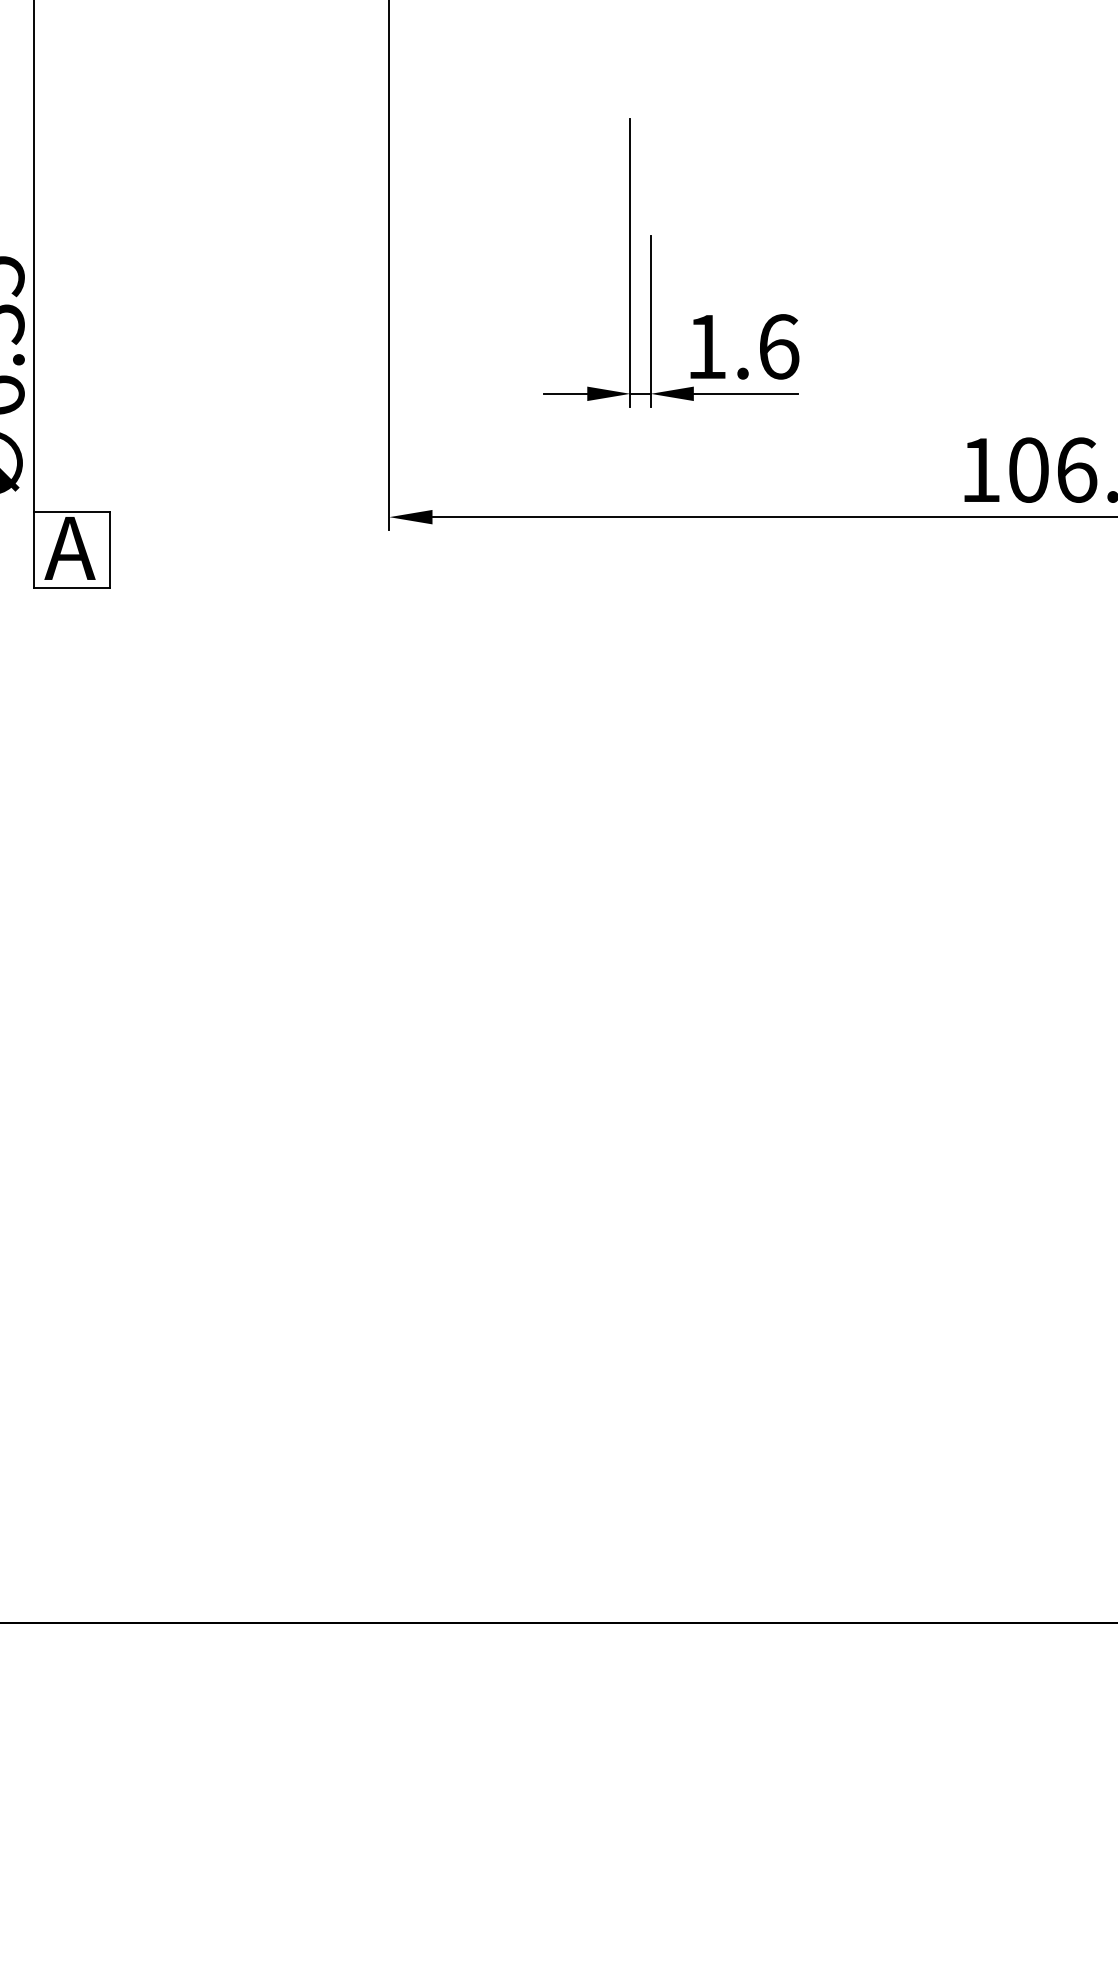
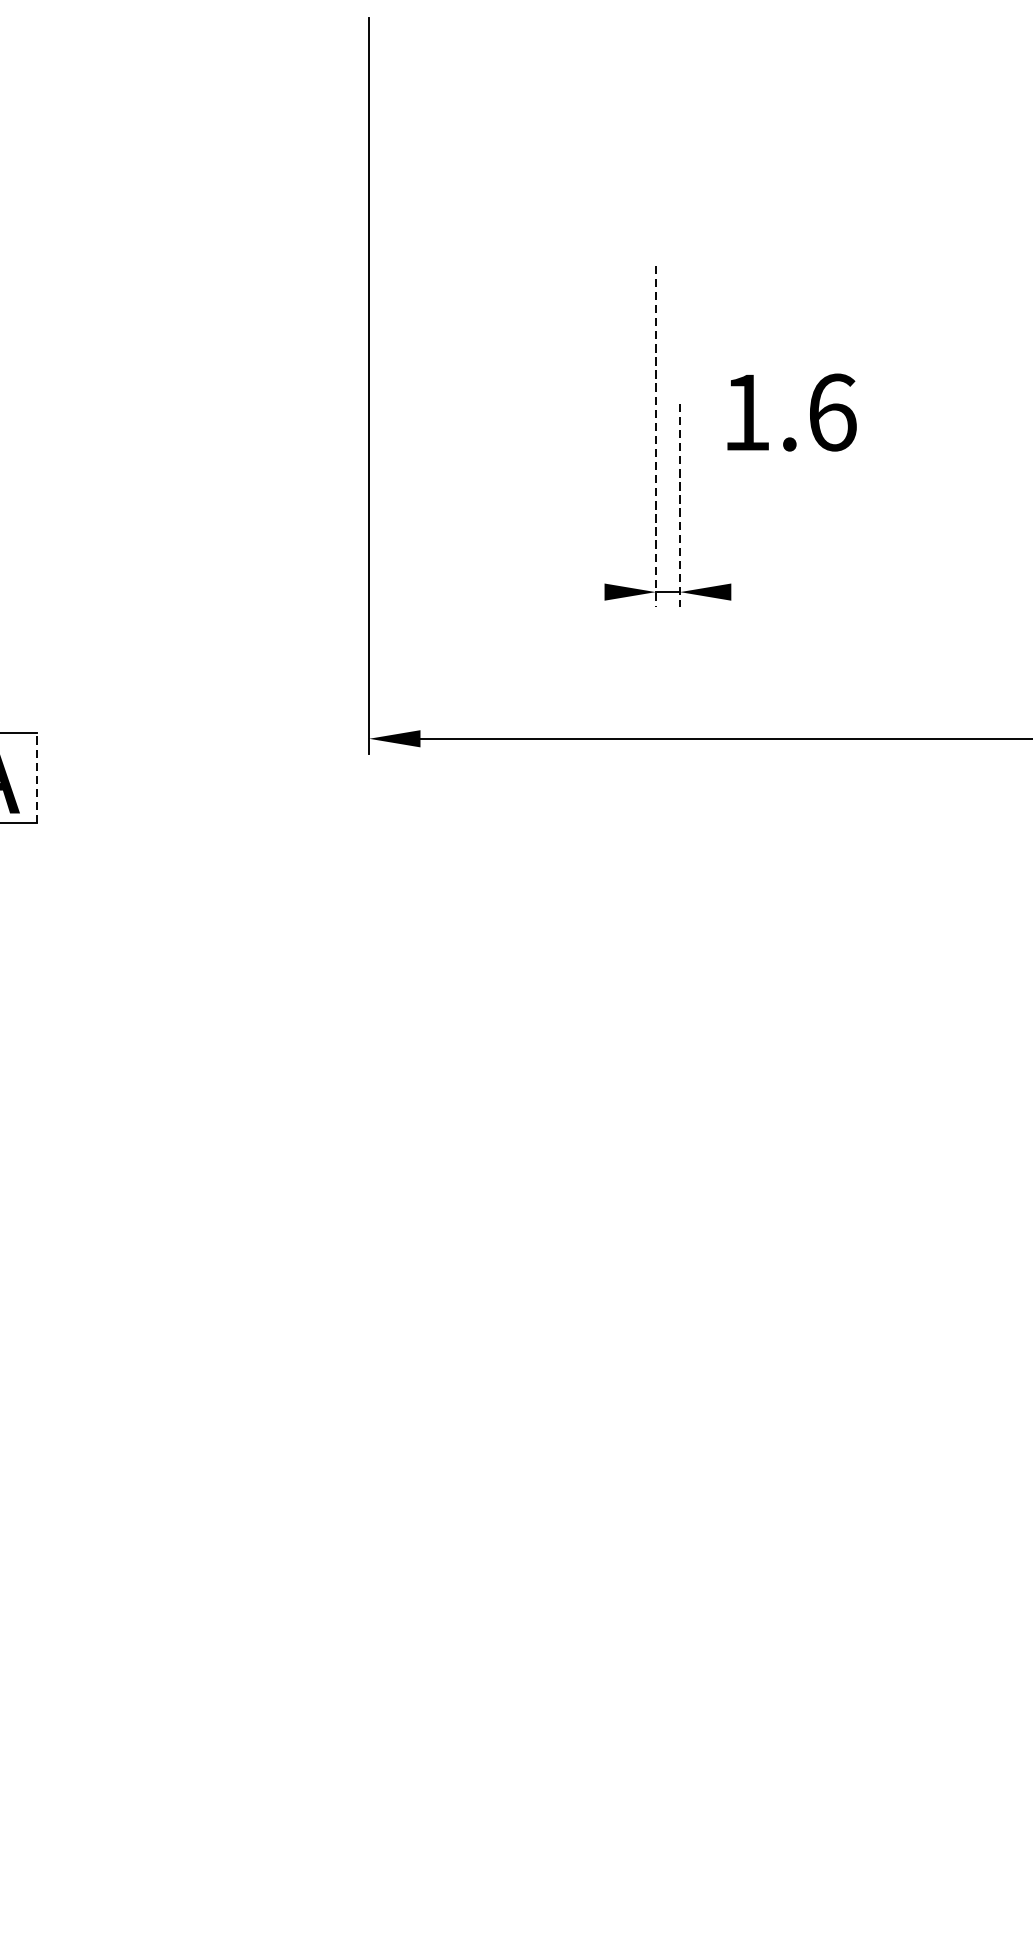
line: (630, 262) -> (655, 435), solid -> dashed
line: (650, 321) -> (679, 506), solid -> dashed
text: (744, 346) -> (791, 412), moved
line: (565, 393) -> (578, 591), removed
line: (745, 393) -> (792, 591), removed
line: (109, 550) -> (36, 778), solid -> dashed

